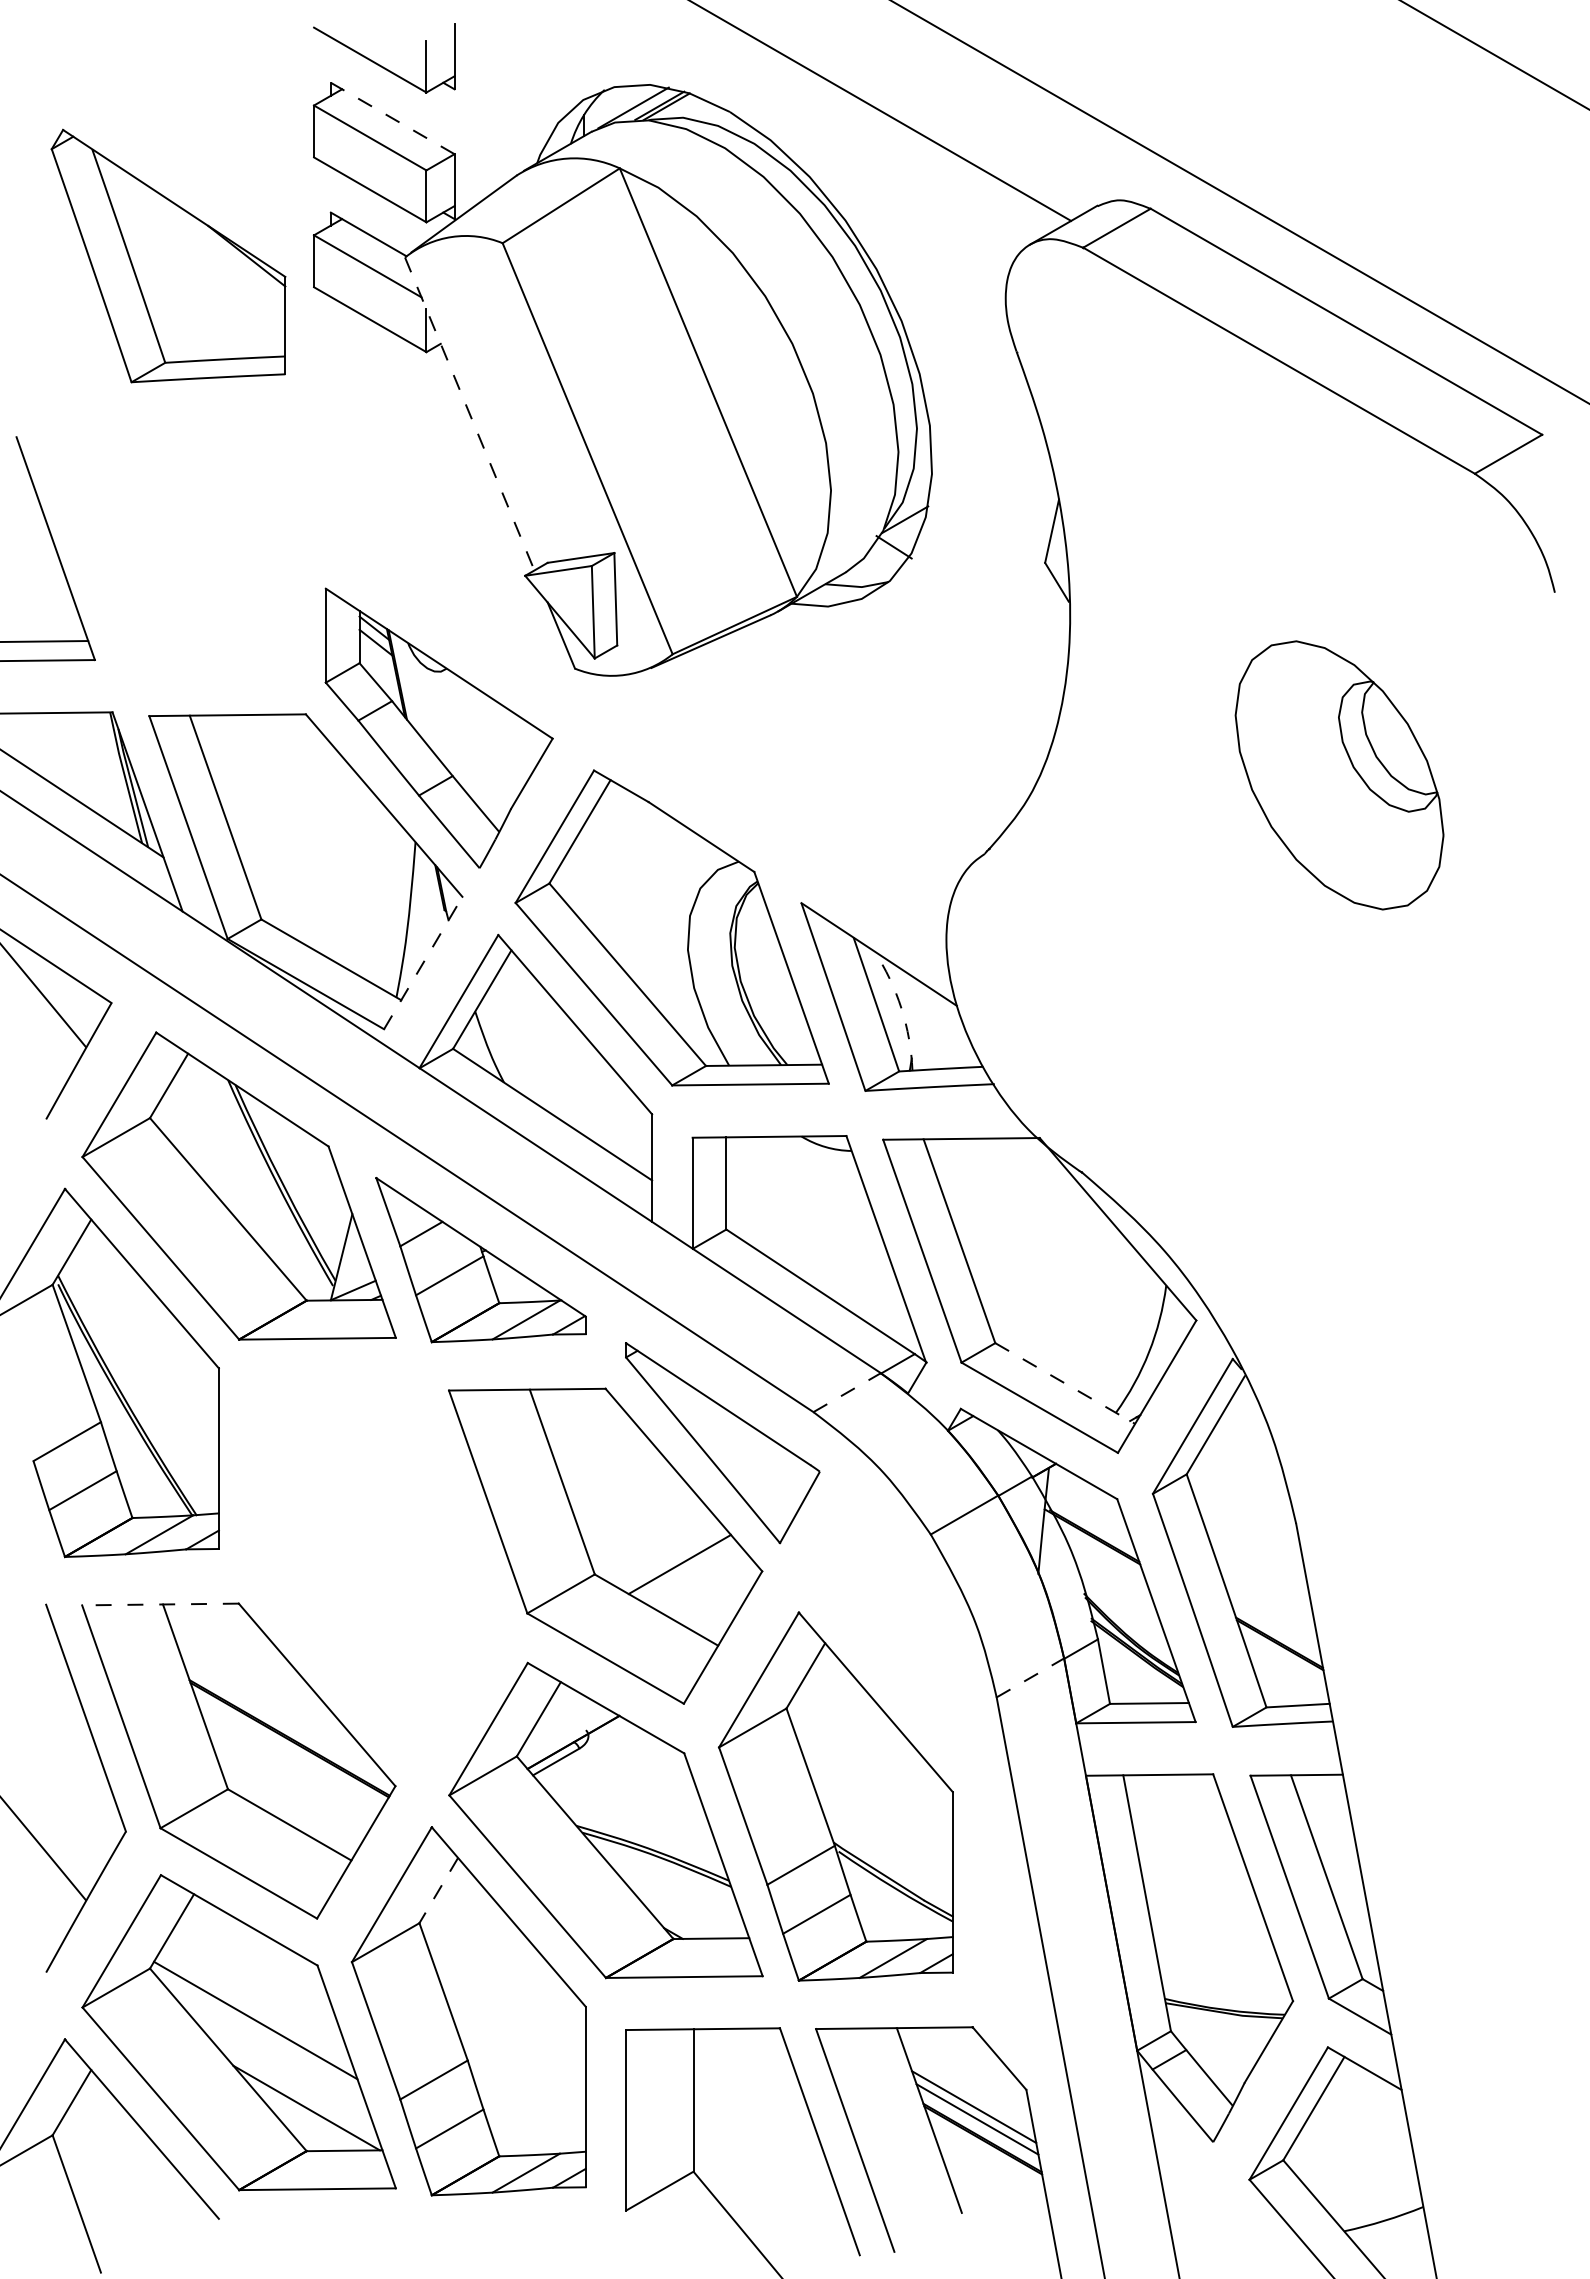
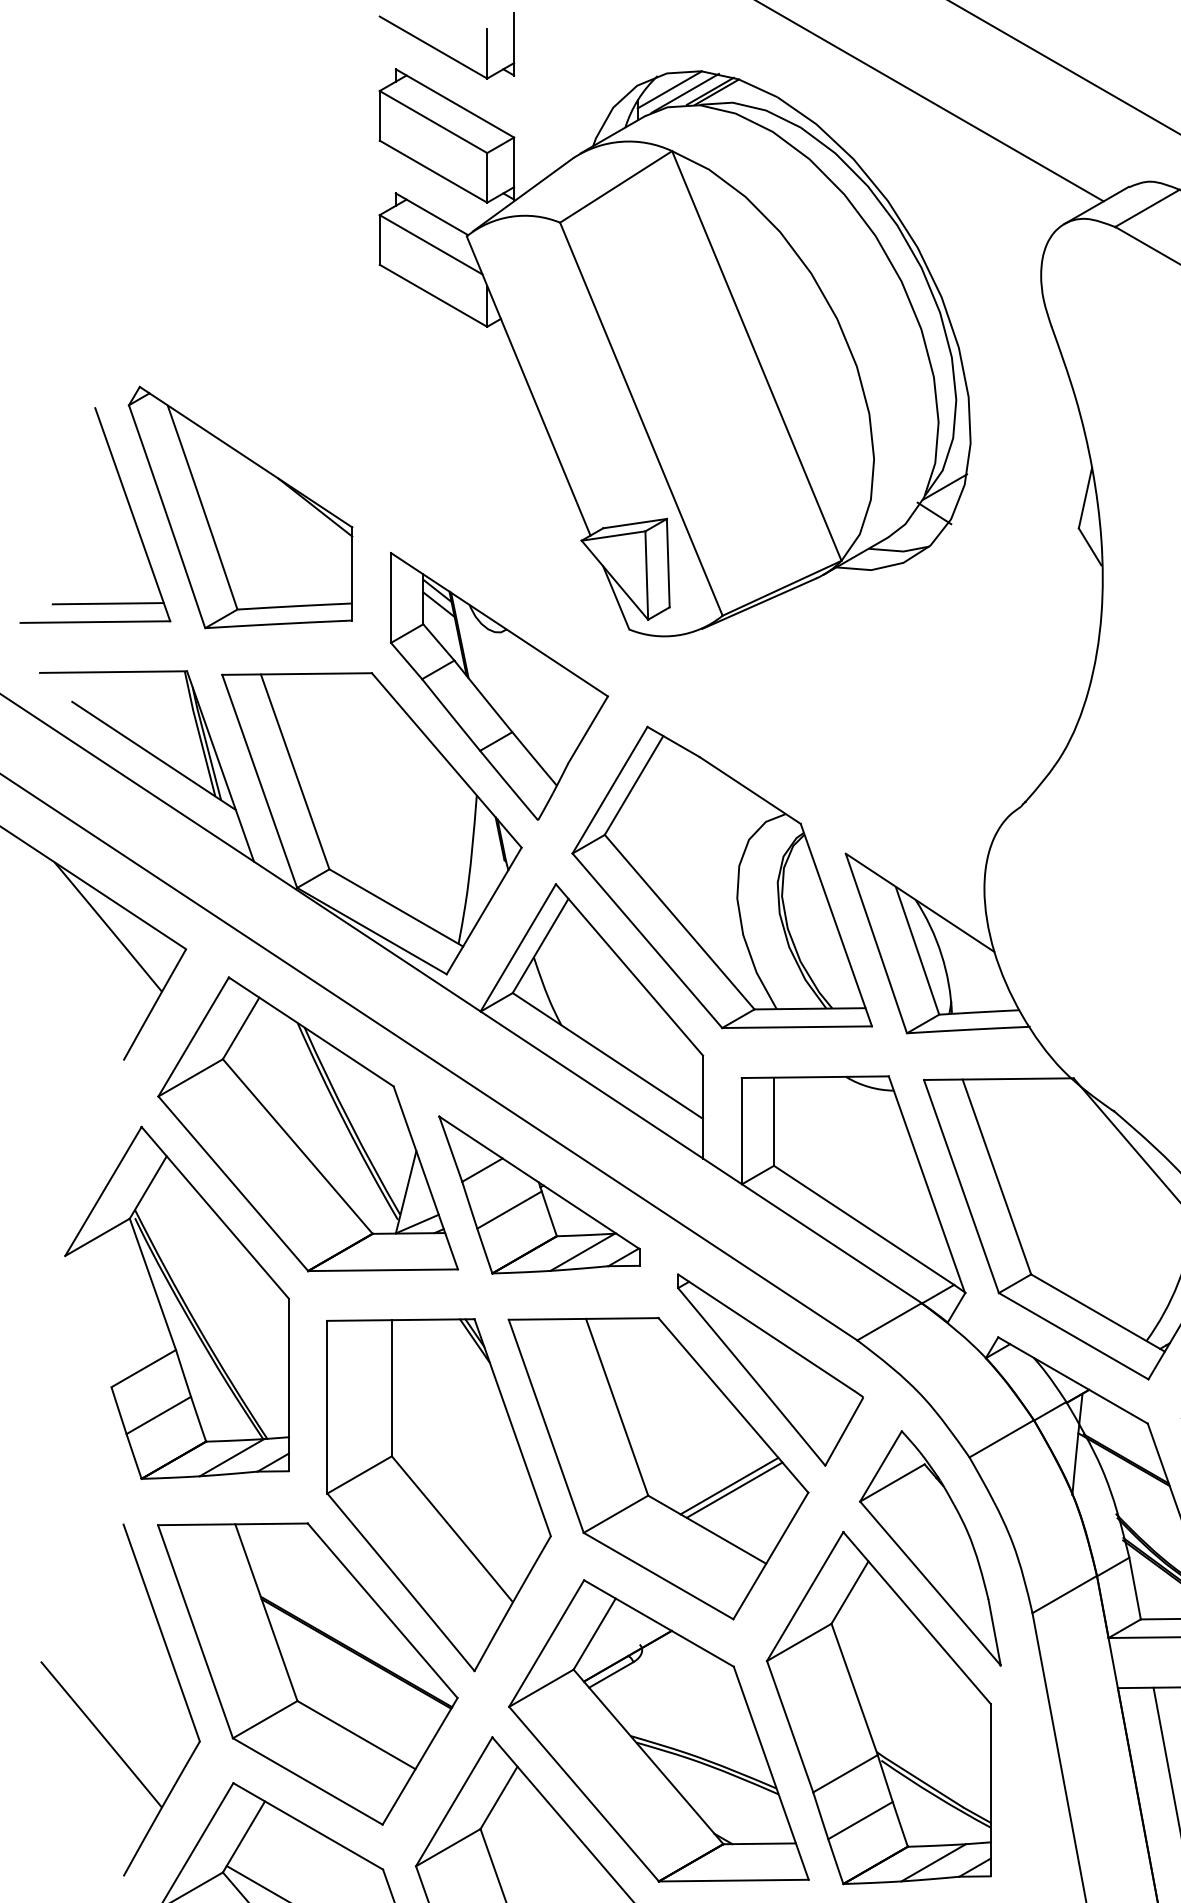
line: (617, 103) -> (669, 89), added
line: (392, 118) -> (454, 103), dashed -> solid
part: (168, 255) -> (240, 506), moved
line: (469, 414) -> (528, 386), dashed -> solid
line: (423, 963) -> (484, 911), dashed -> solid
arc: (901, 1008) -> (941, 954), dashed -> solid
line: (1065, 1383) -> (1098, 1313), dashed -> solid
line: (847, 1392) -> (889, 1321), dashed -> solid
line: (685, 1568) -> (734, 1489), added
part: (375, 1573) -> (438, 1494), added
line: (159, 1604) -> (231, 1524), dashed -> solid
part: (889, 1629) -> (930, 1548), added
line: (1030, 1677) -> (1064, 1594), dashed -> solid
line: (438, 1890) -> (498, 1797), dashed -> solid

